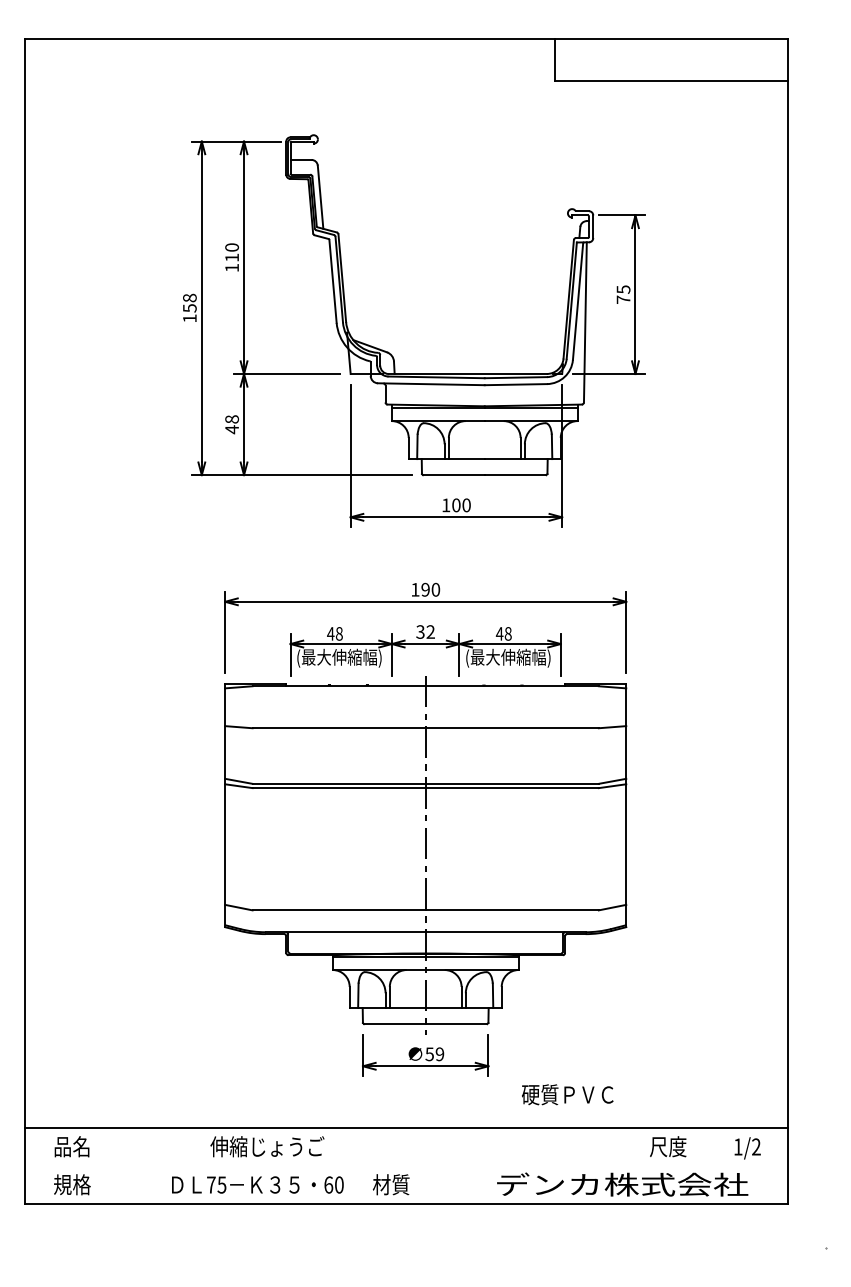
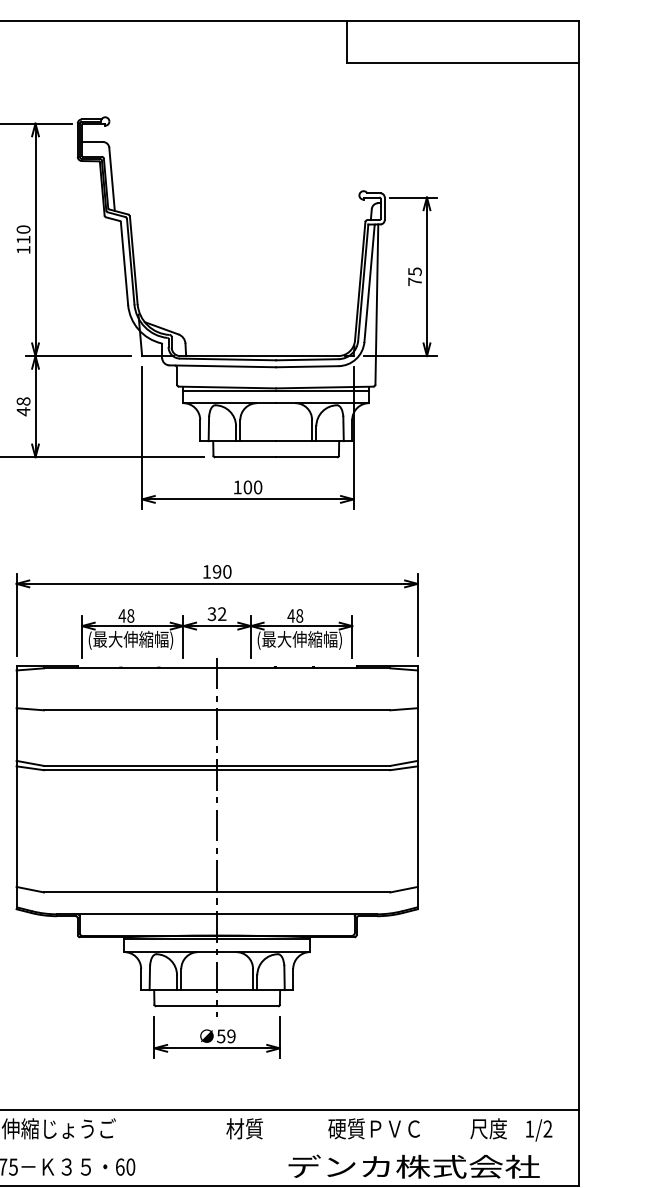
text: (567, 1094) -> (373, 1128), moved
text: (668, 1146) -> (488, 1128), moved
text: (391, 1184) -> (244, 1128), moved

